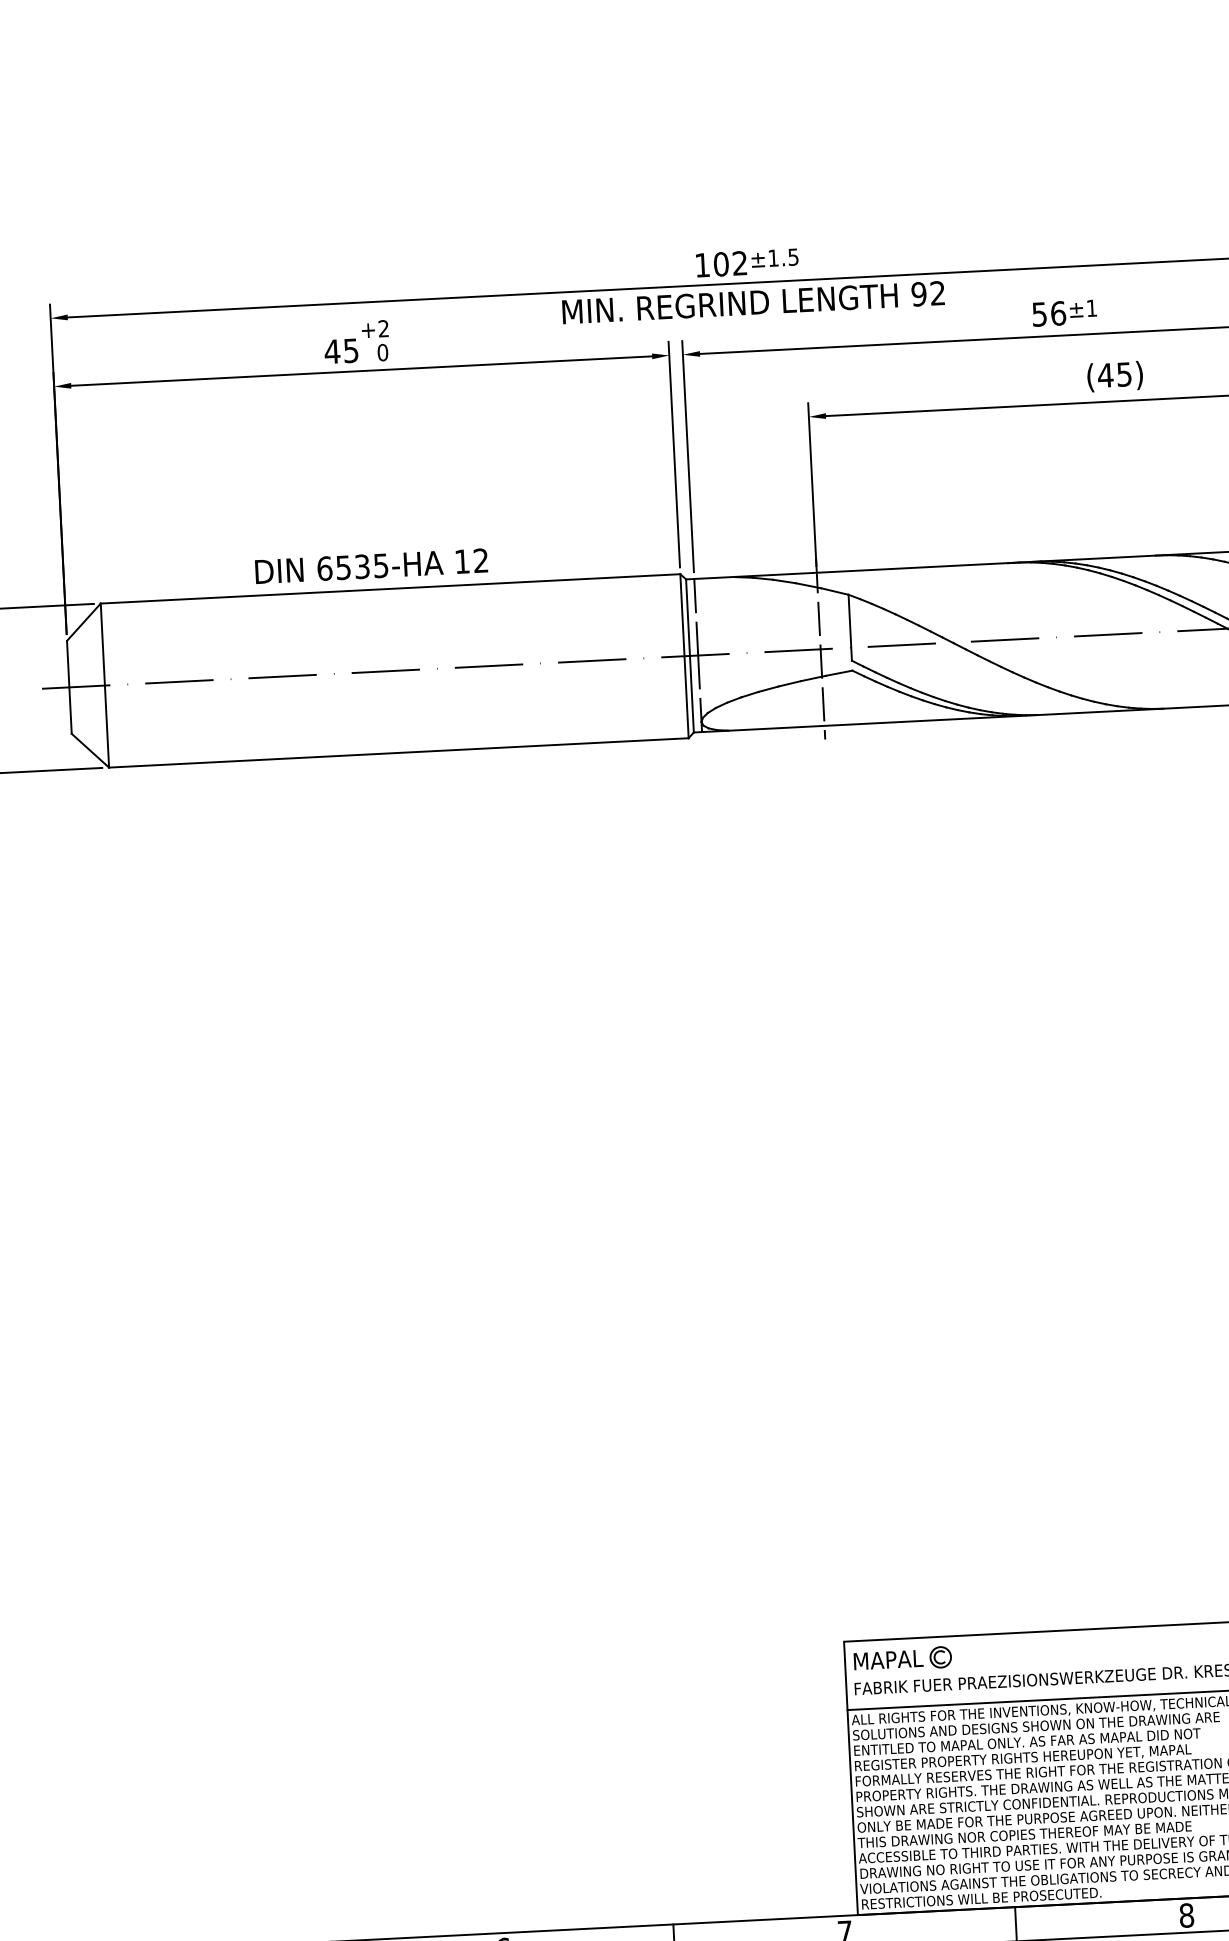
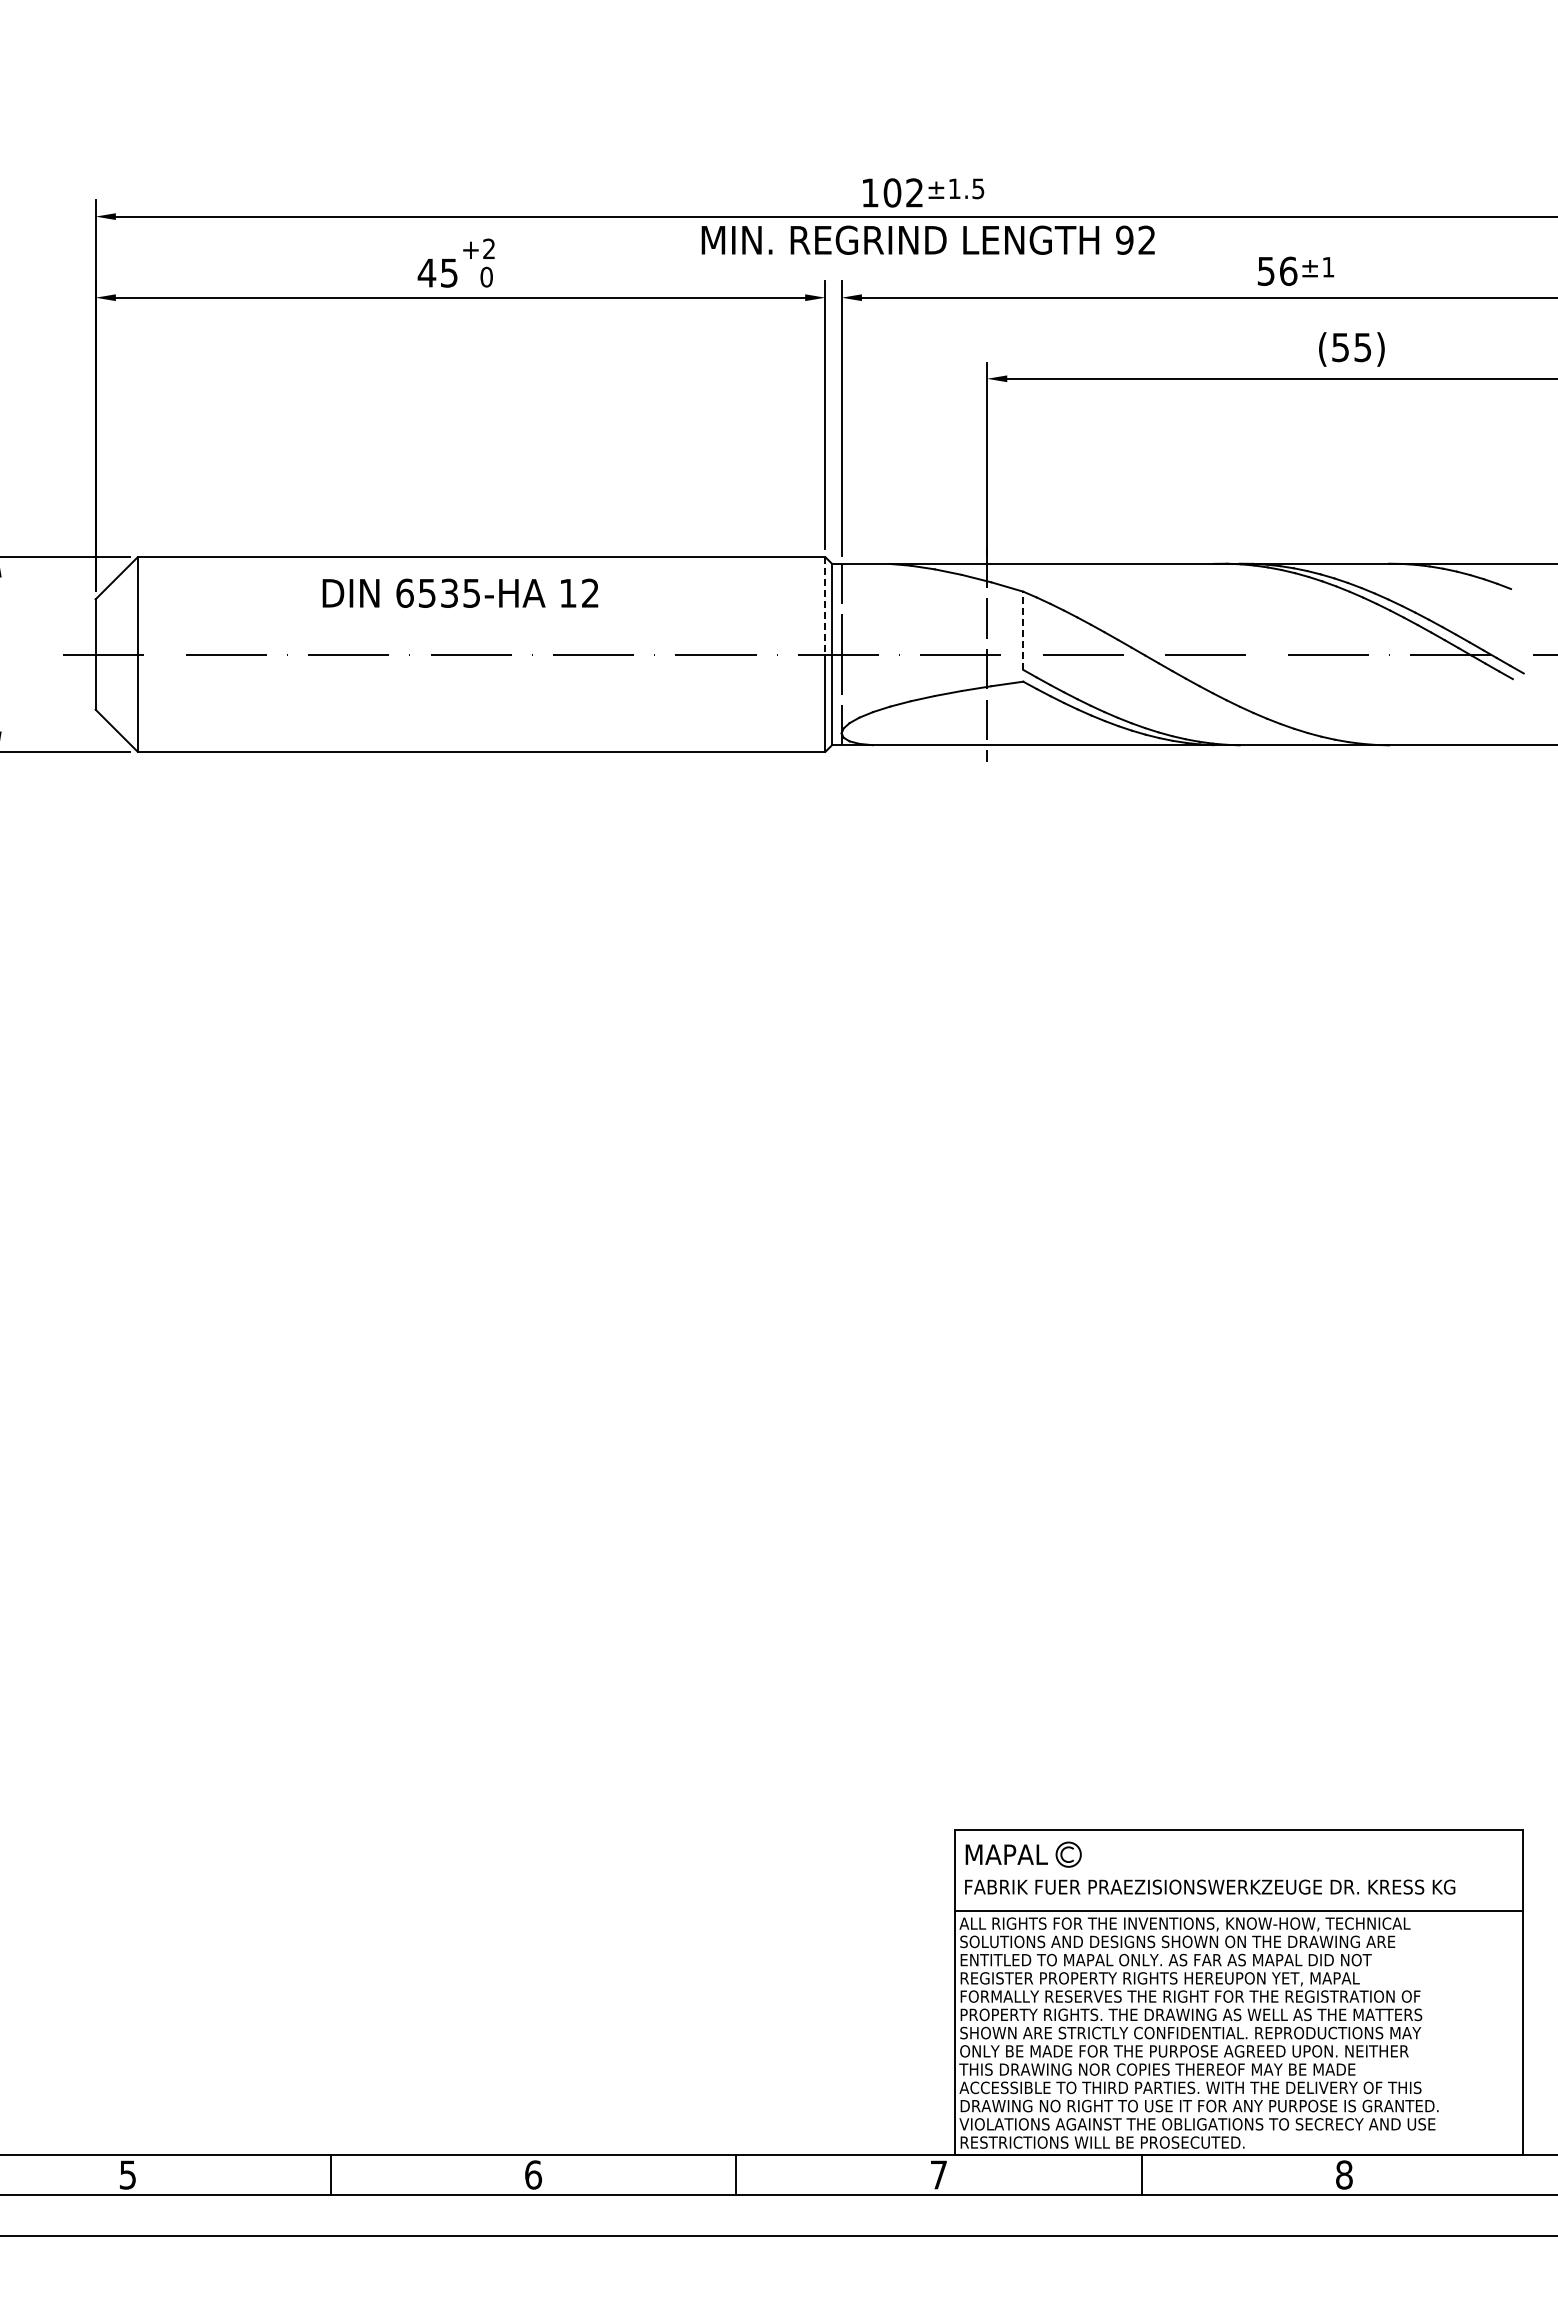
text: (1105, 375) -> (1340, 347), (45) -> (55)
text: (371, 565) -> (460, 592), moved
line: (682, 614) -> (825, 605), solid -> dashed
line: (850, 627) -> (1023, 630), solid -> dashed

